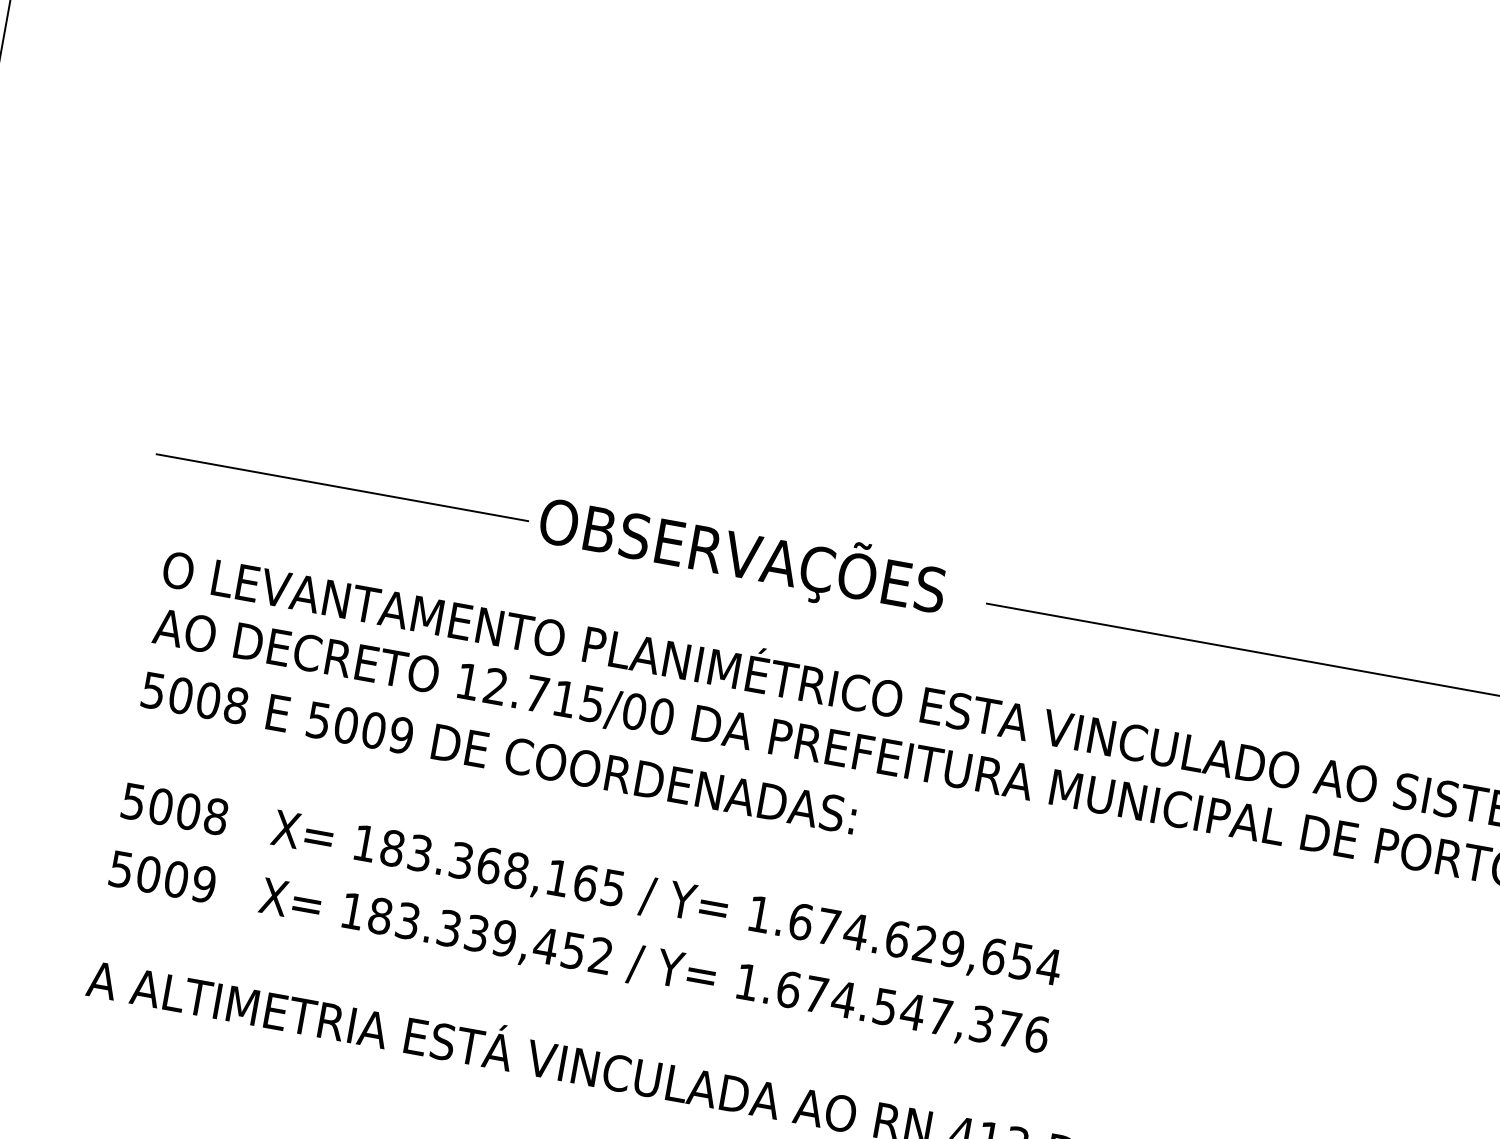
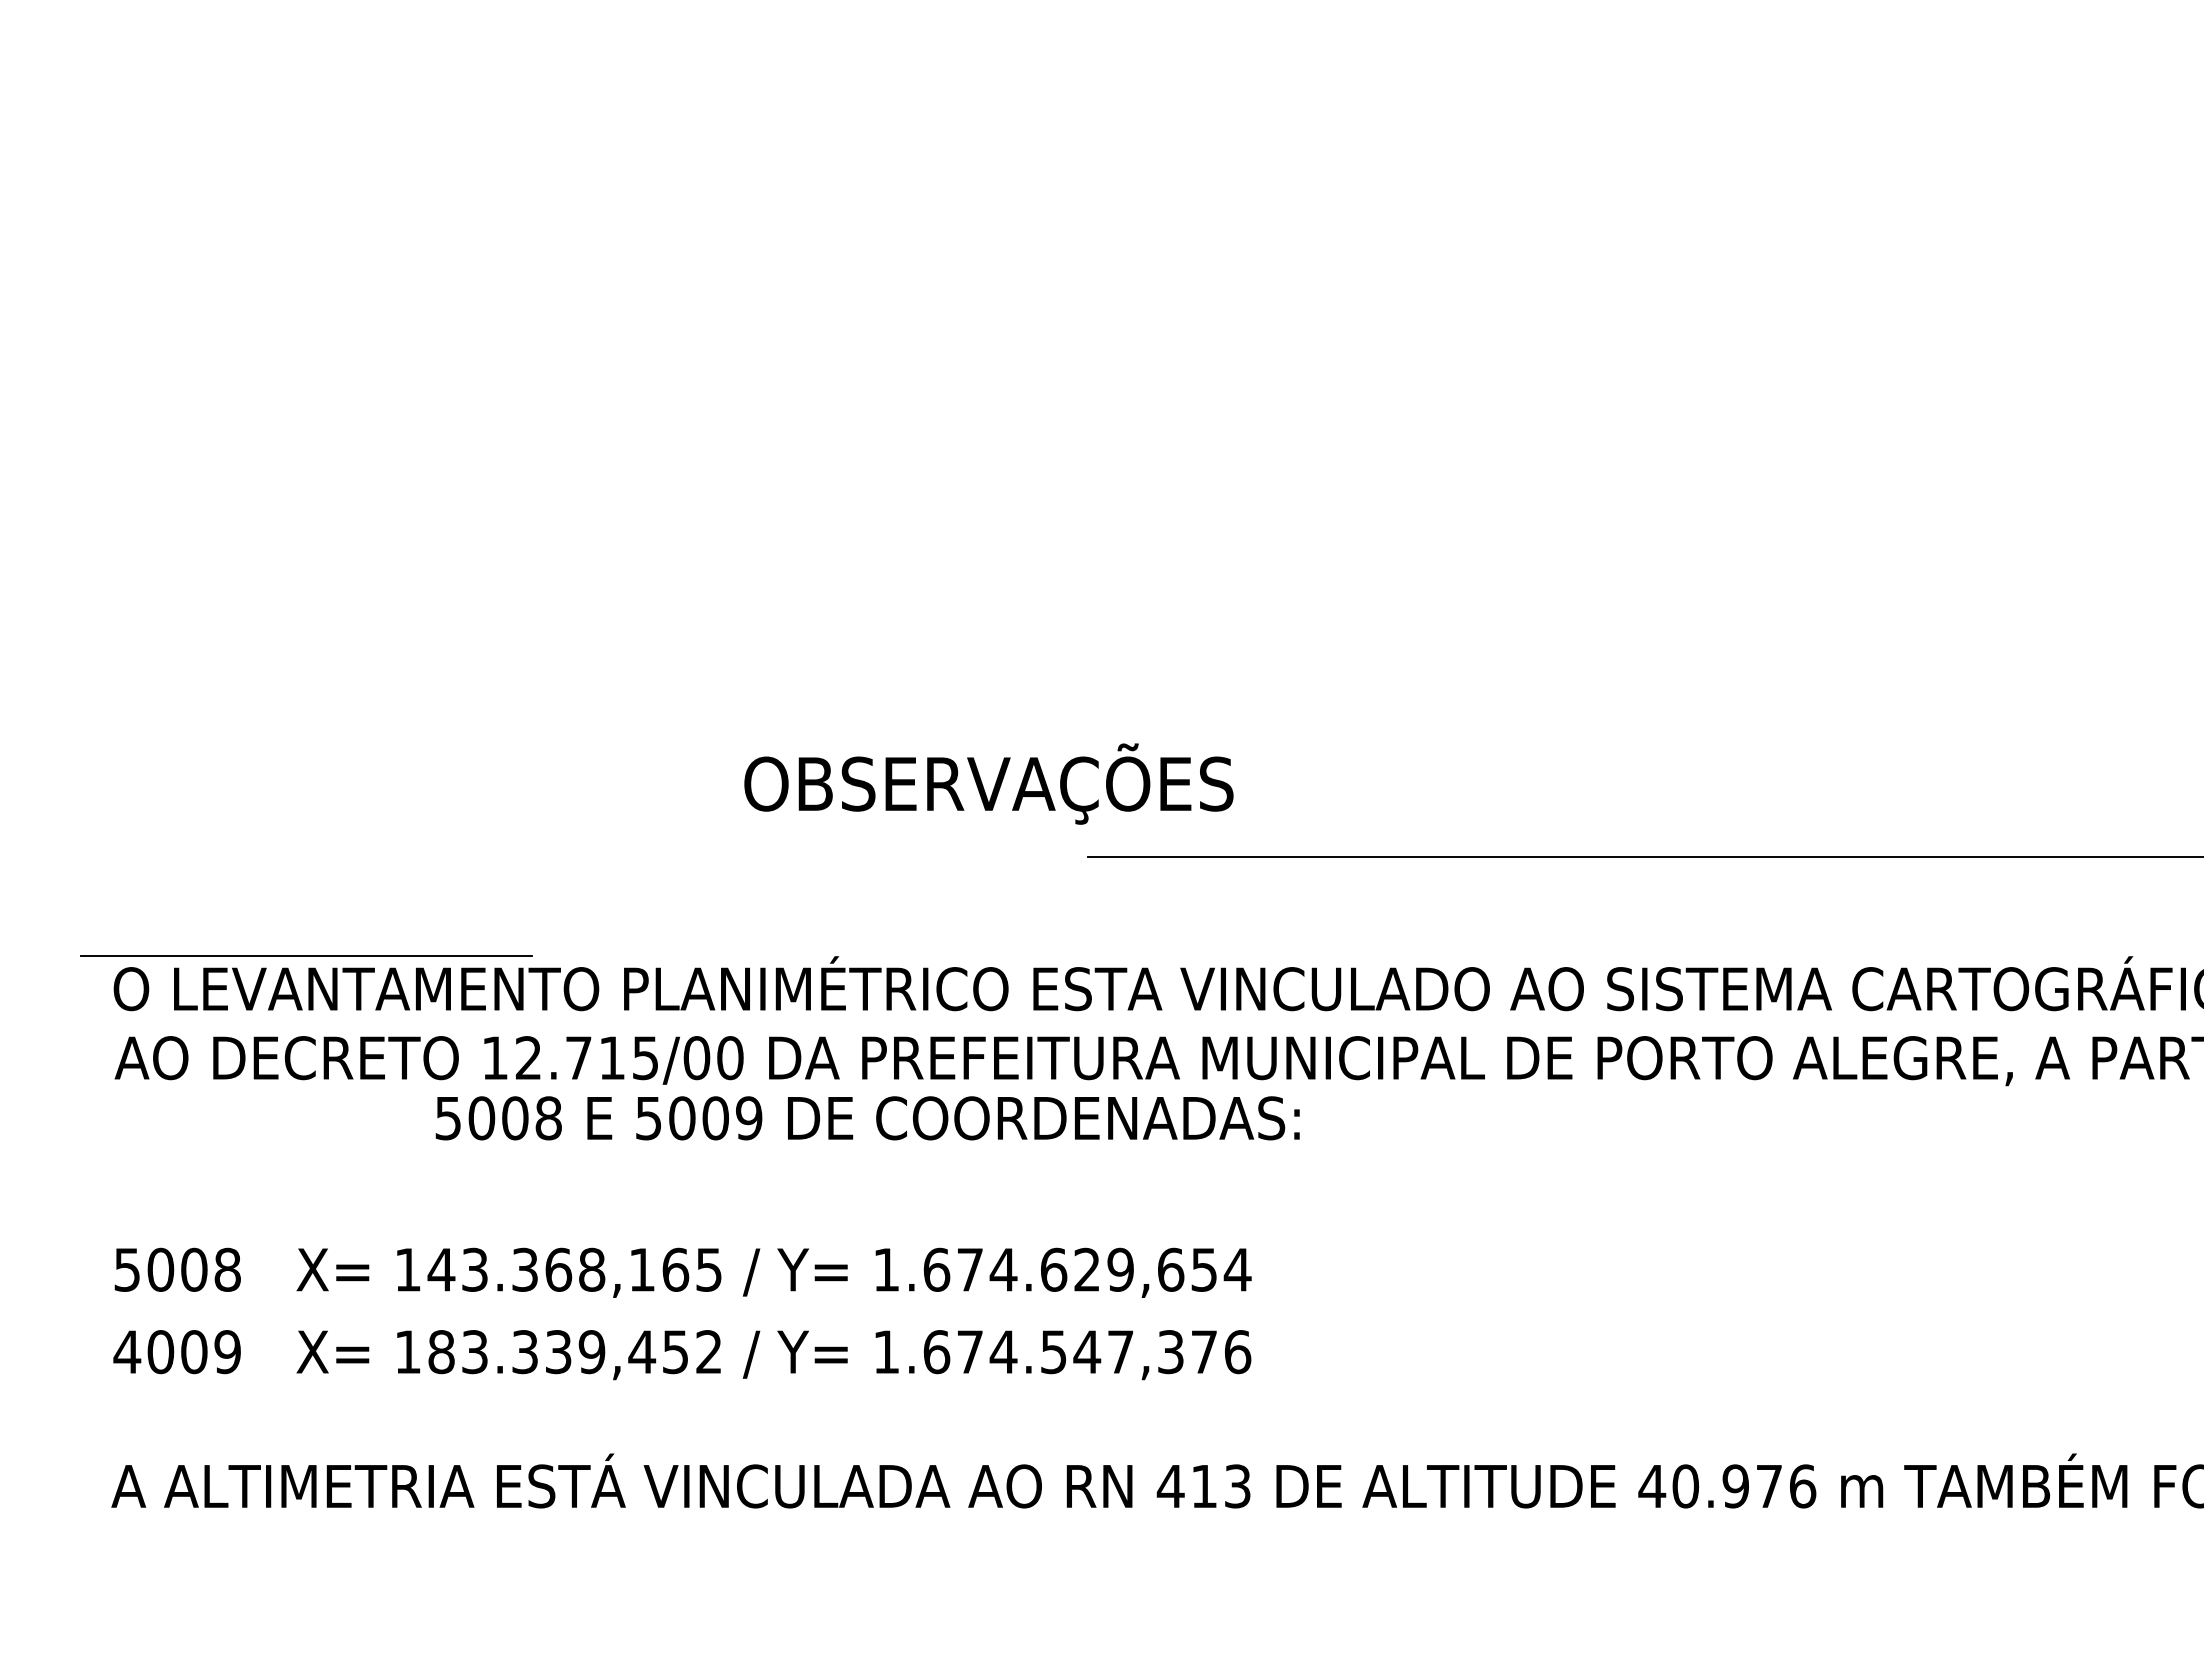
line: (342, 487) -> (306, 955), moved
text: (742, 555) -> (988, 783), moved
text: (499, 753) -> (867, 1118), moved
text: (392, 848) -> (441, 1269), 183.368,165 -> 143.368,165
text: (121, 869) -> (127, 1352), 5009 -> 4009

